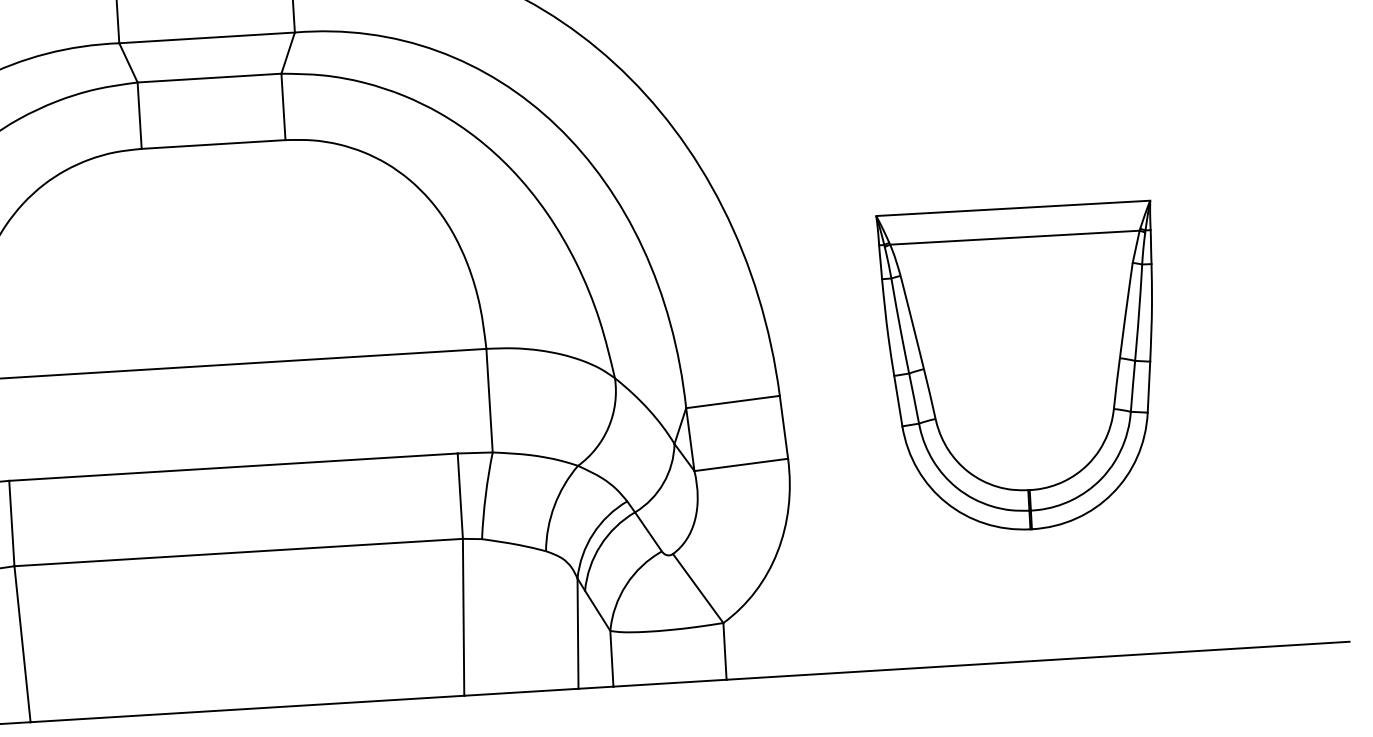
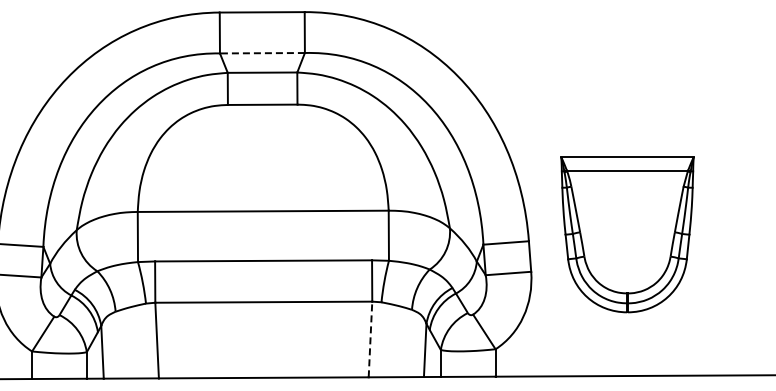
line: (205, 38) -> (261, 53), solid -> dashed
part: (1022, 368) -> (627, 234), moved
line: (463, 617) -> (370, 339), solid -> dashed

